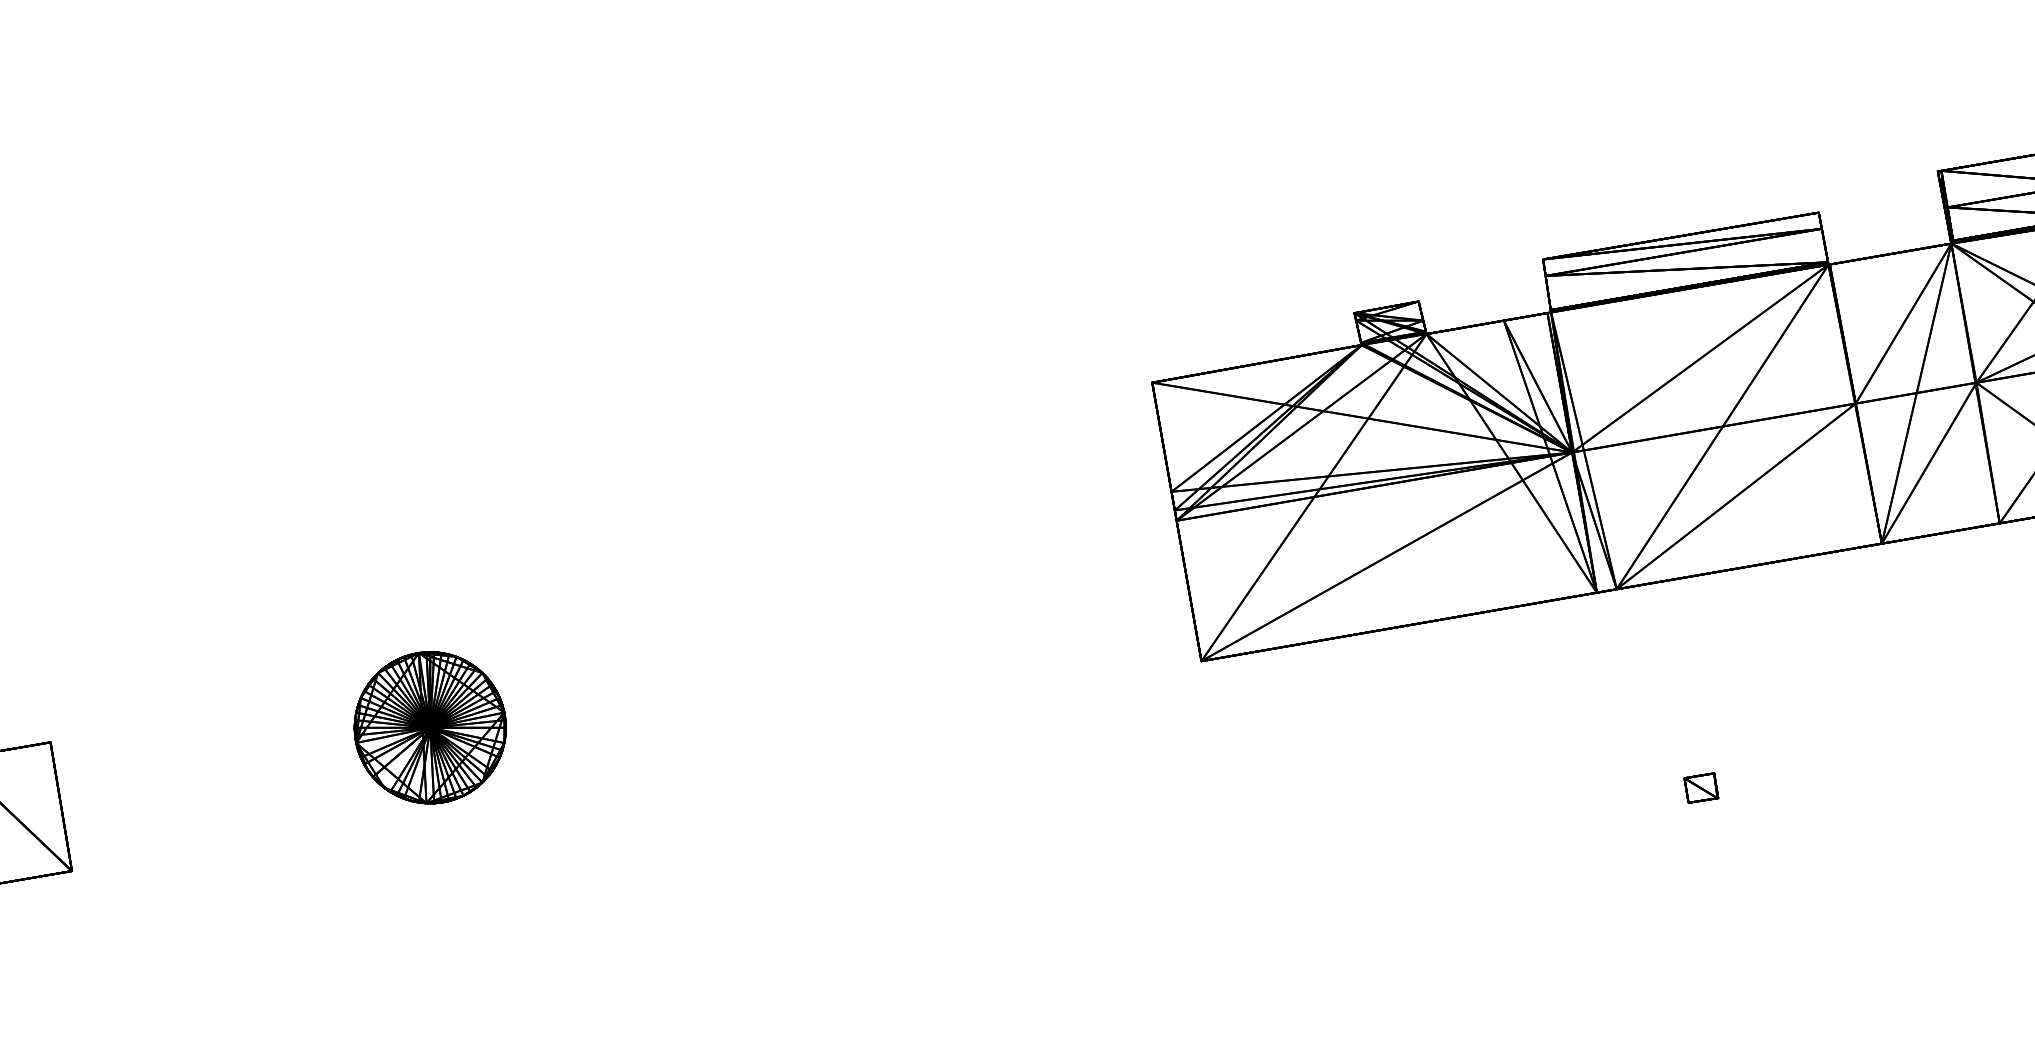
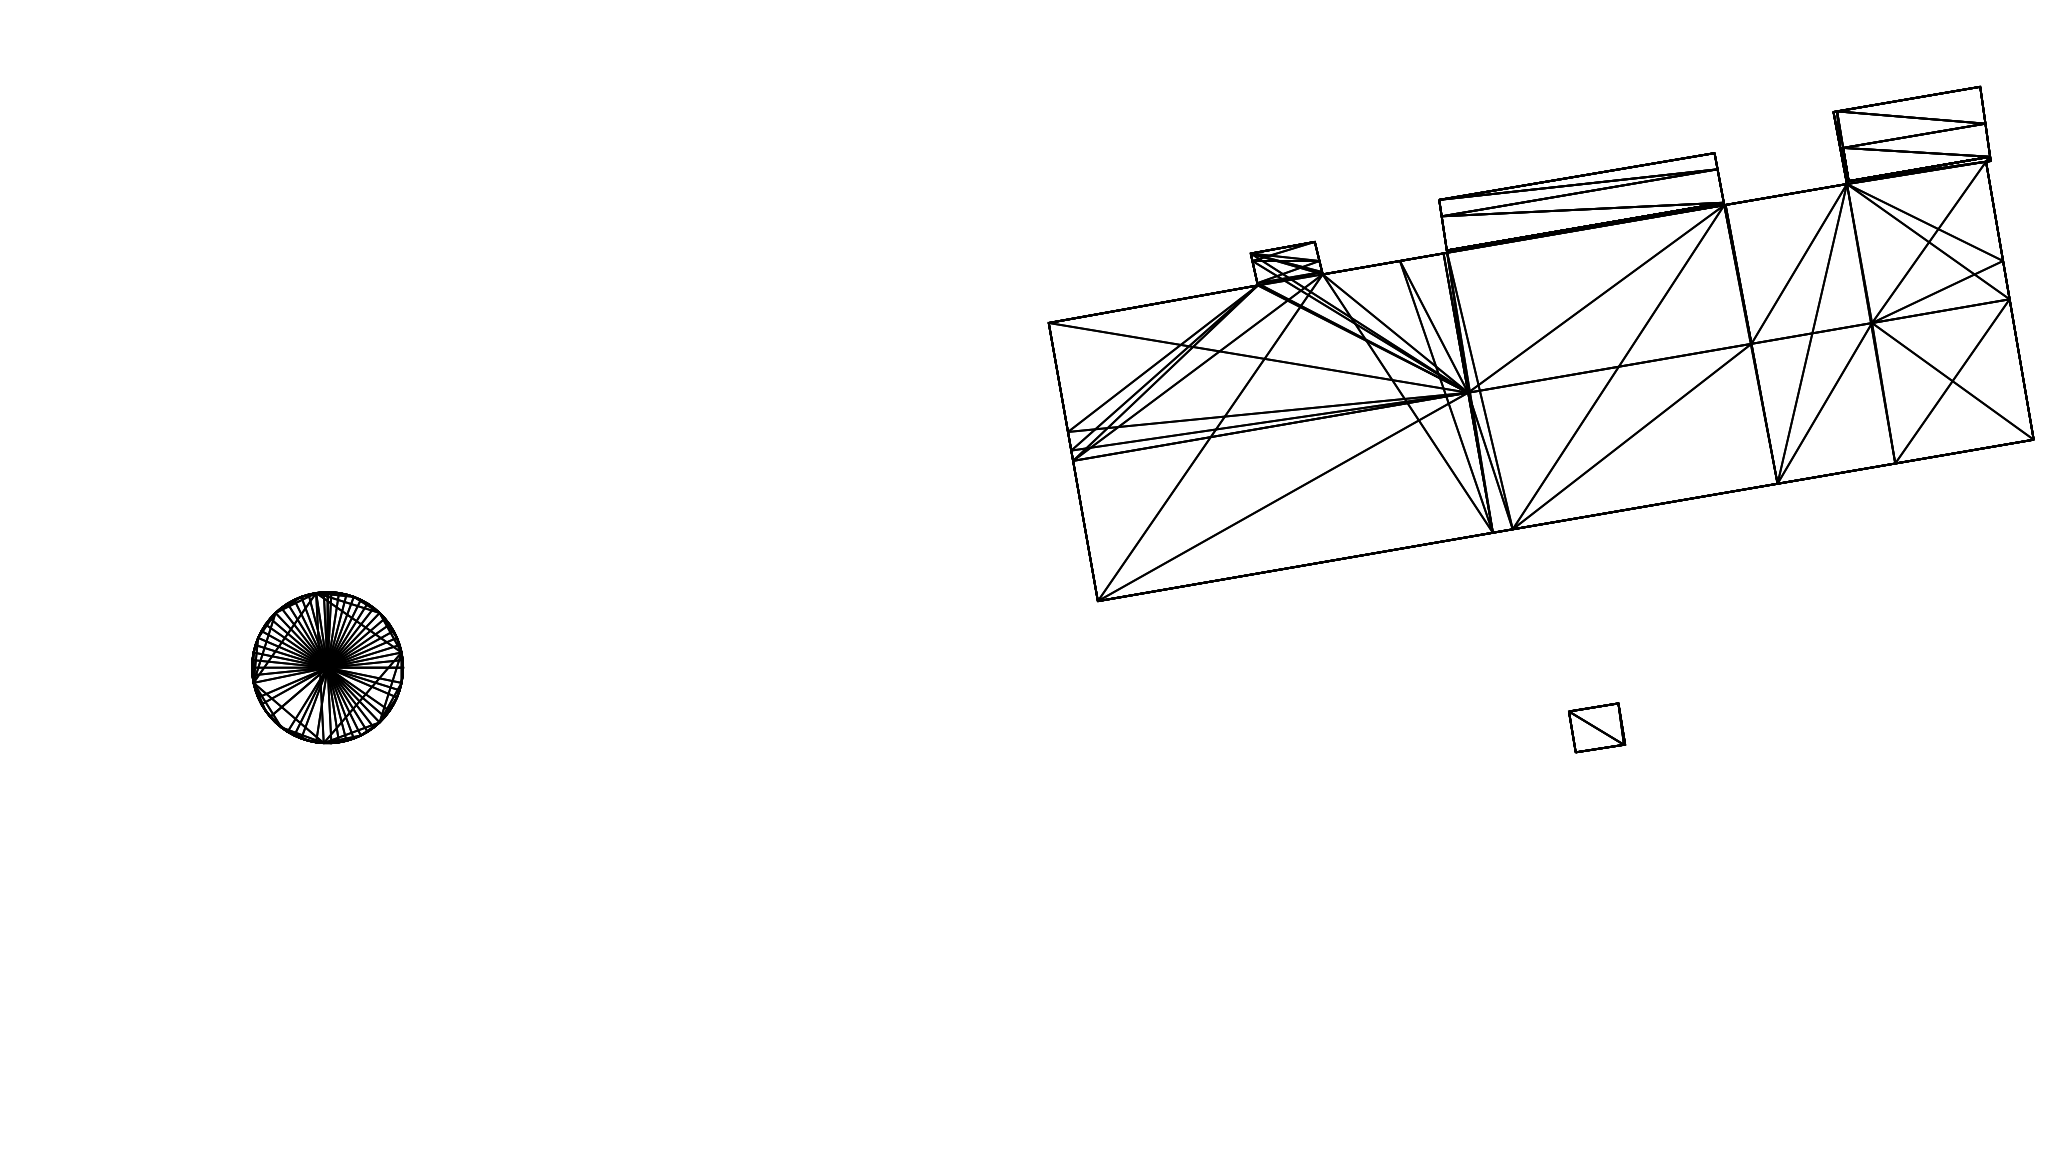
part: (1701, 787) -> (1597, 727), size x1.67

